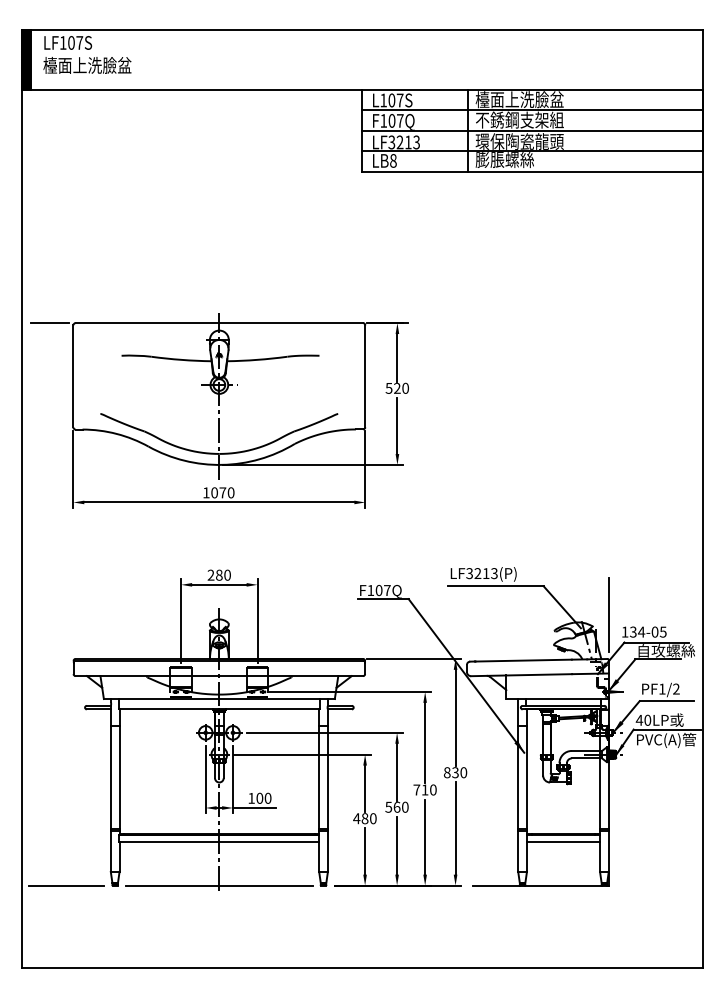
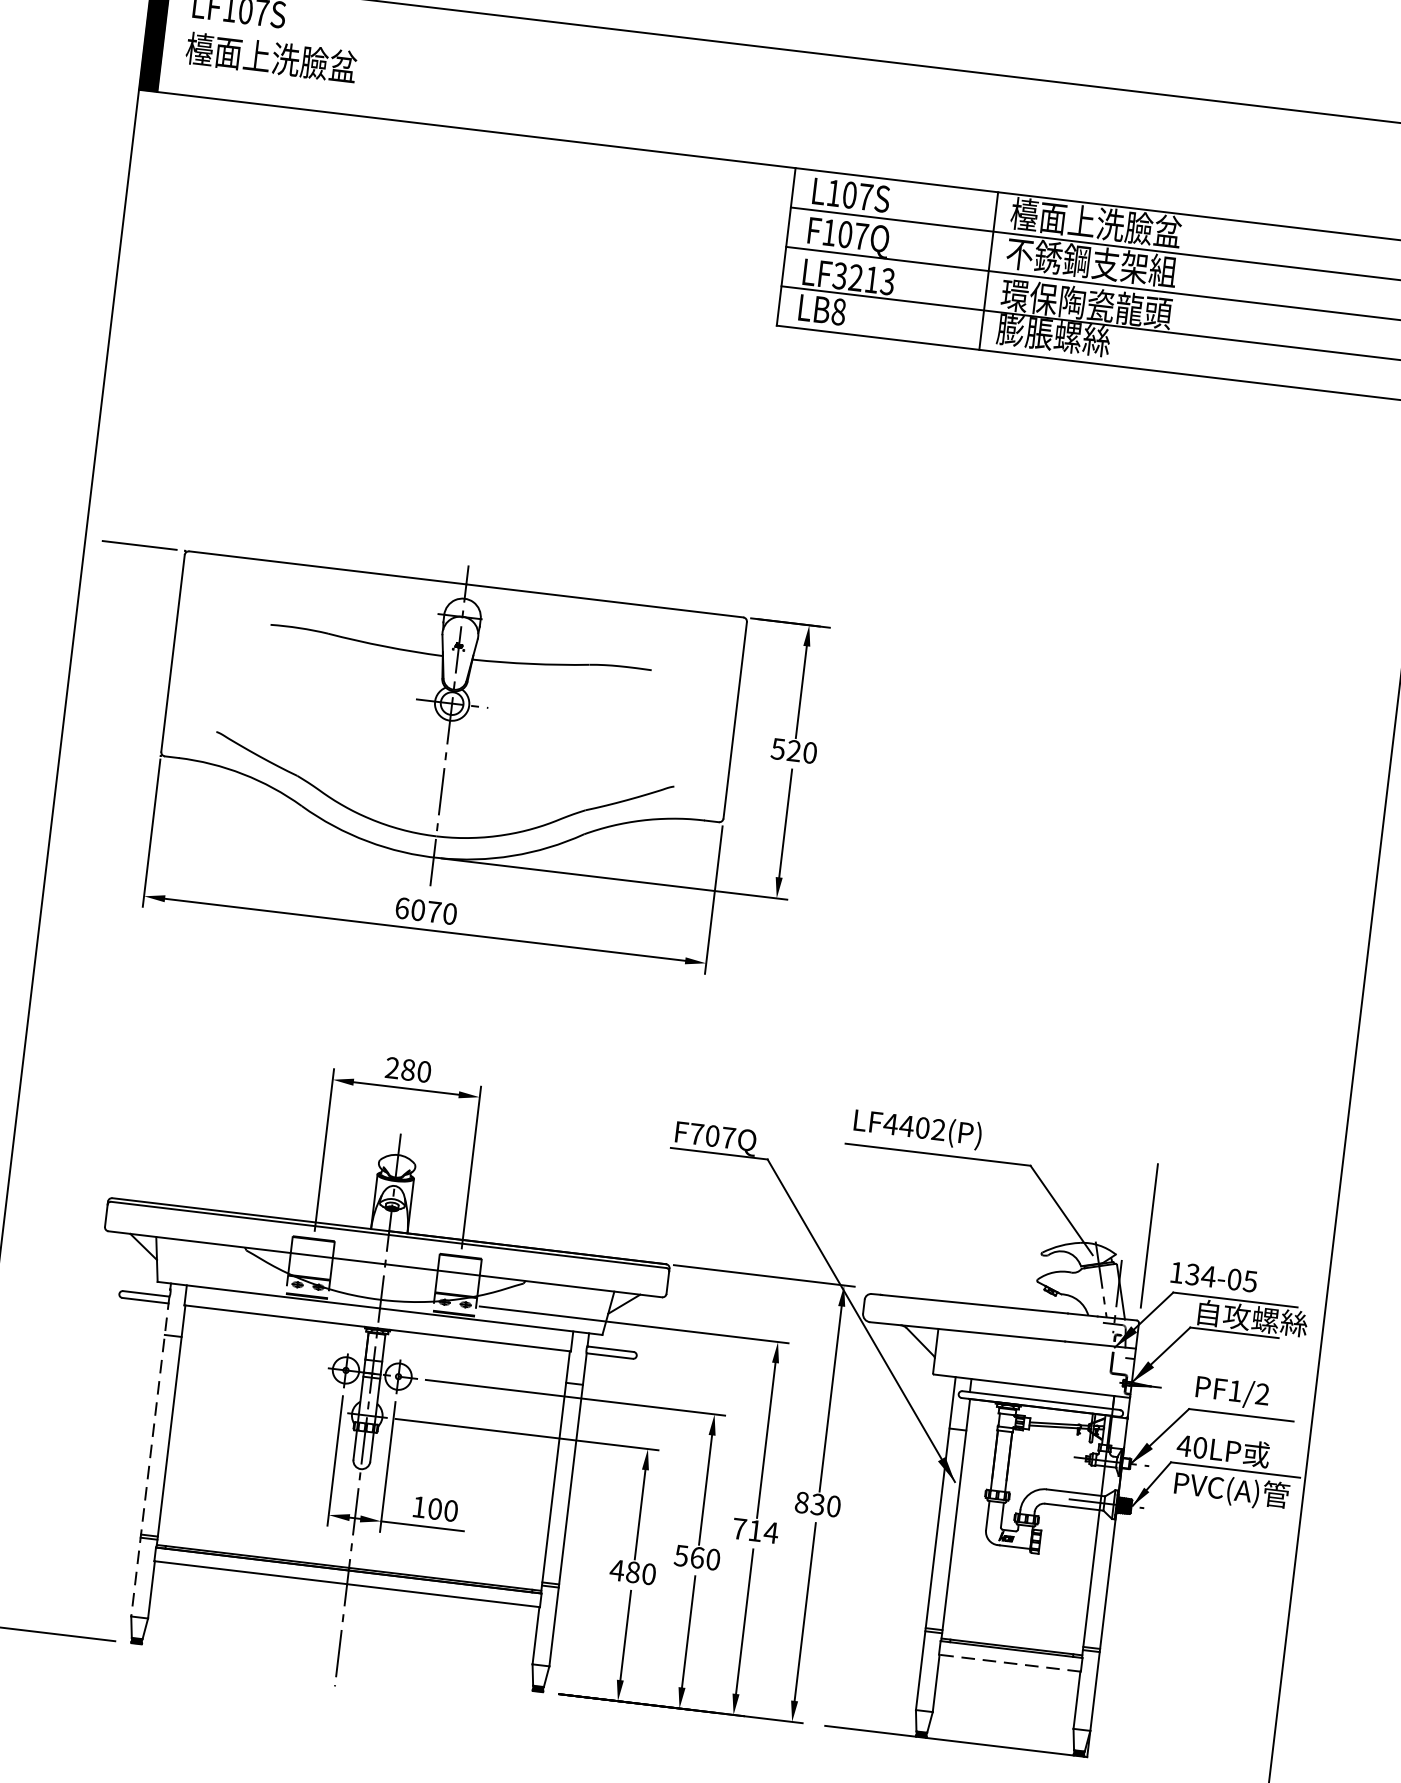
text: (206, 492) -> (402, 907), 1070 -> 6070
text: (481, 573) -> (913, 1126), LF3213(P) -> LF4402(P)
text: (370, 590) -> (696, 1134), F107Q -> F707Q
line: (110, 789) -> (149, 1457), solid -> dashed
text: (432, 789) -> (769, 1531), 710 -> 714
line: (563, 842) -> (1009, 1663), solid -> dashed
line: (219, 885) -> (337, 1667), removed

